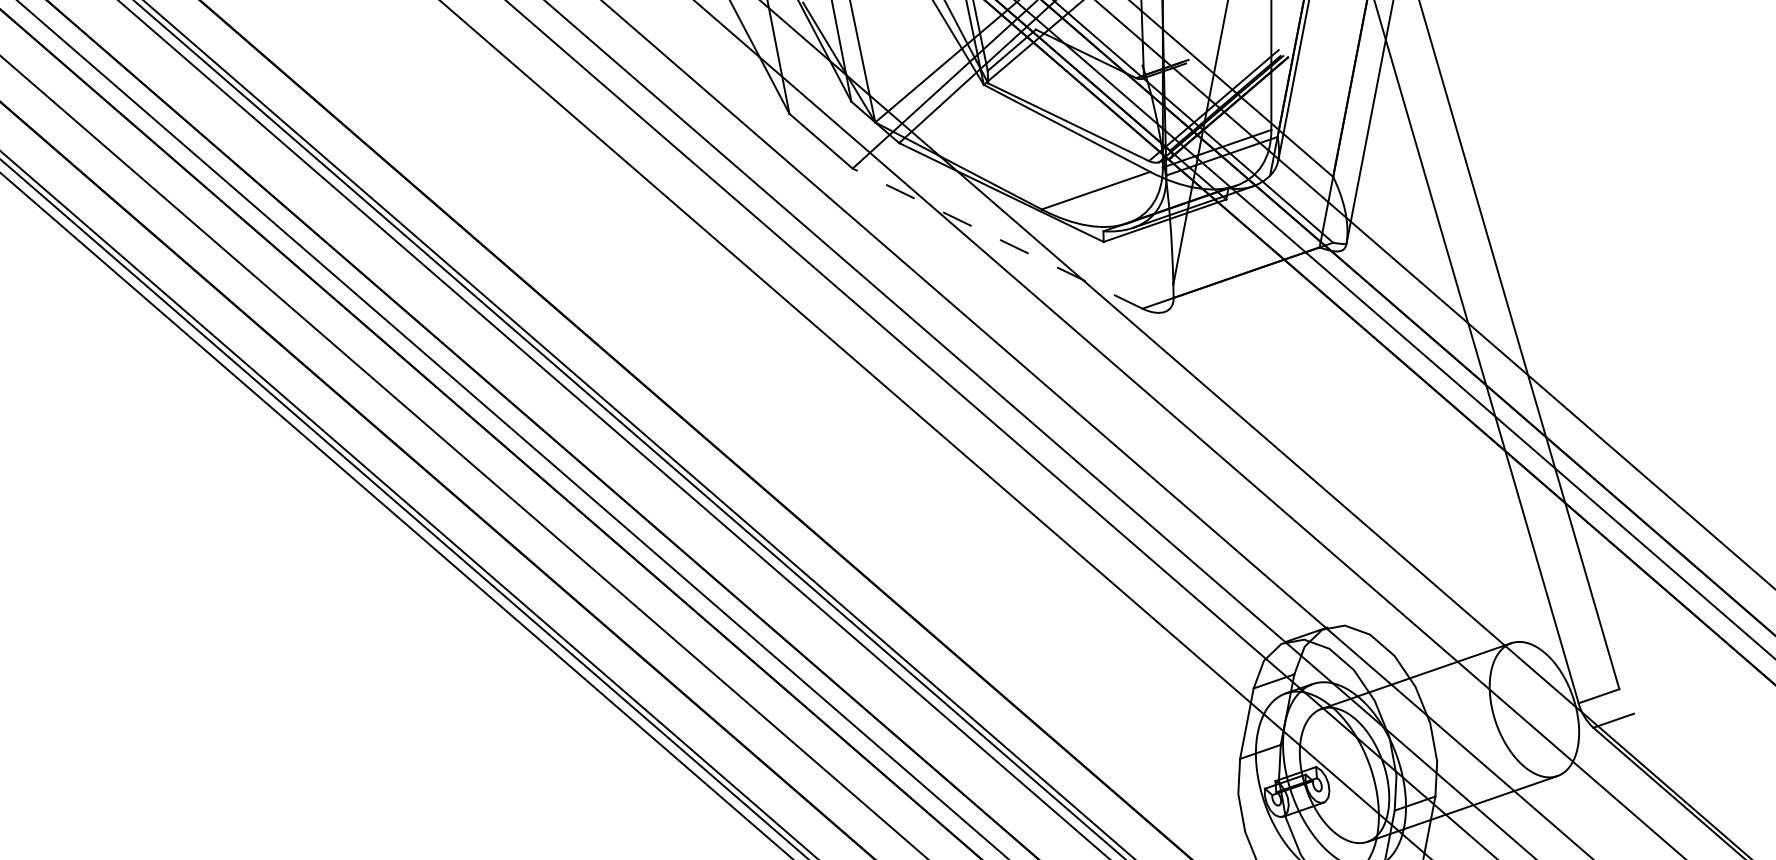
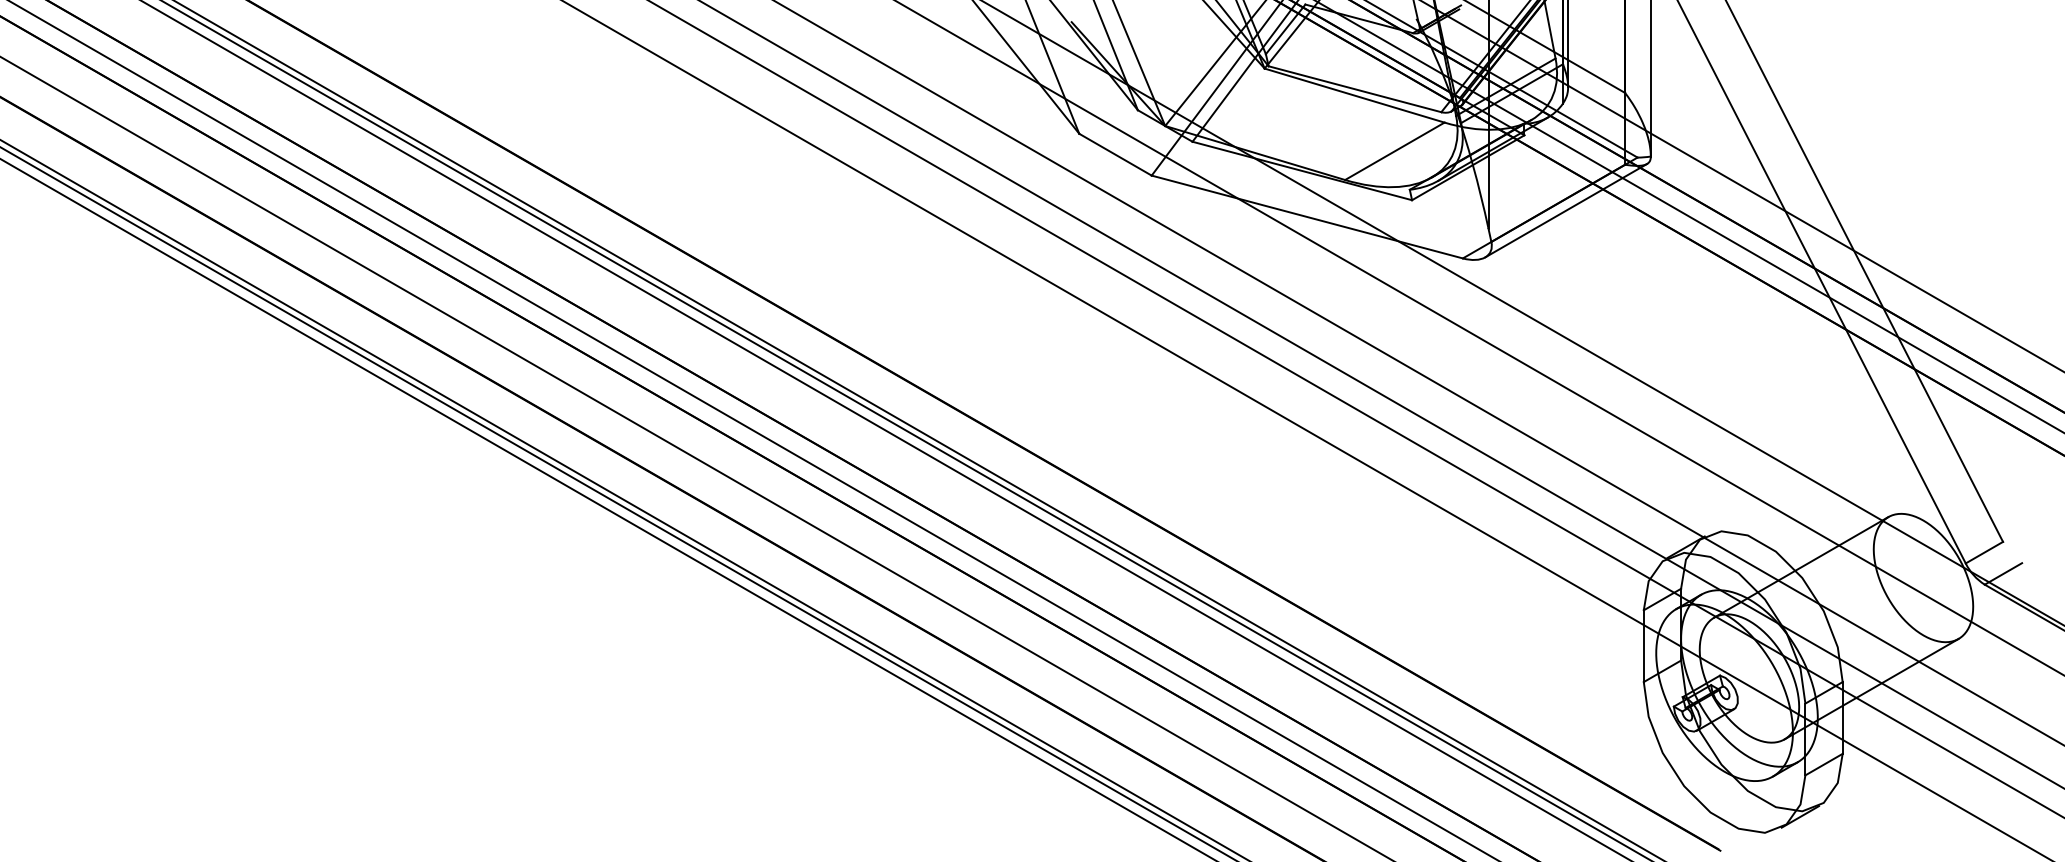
line: (997, 239) -> (1307, 217), dashed -> solid
line: (1253, 281) -> (1566, 210), added

